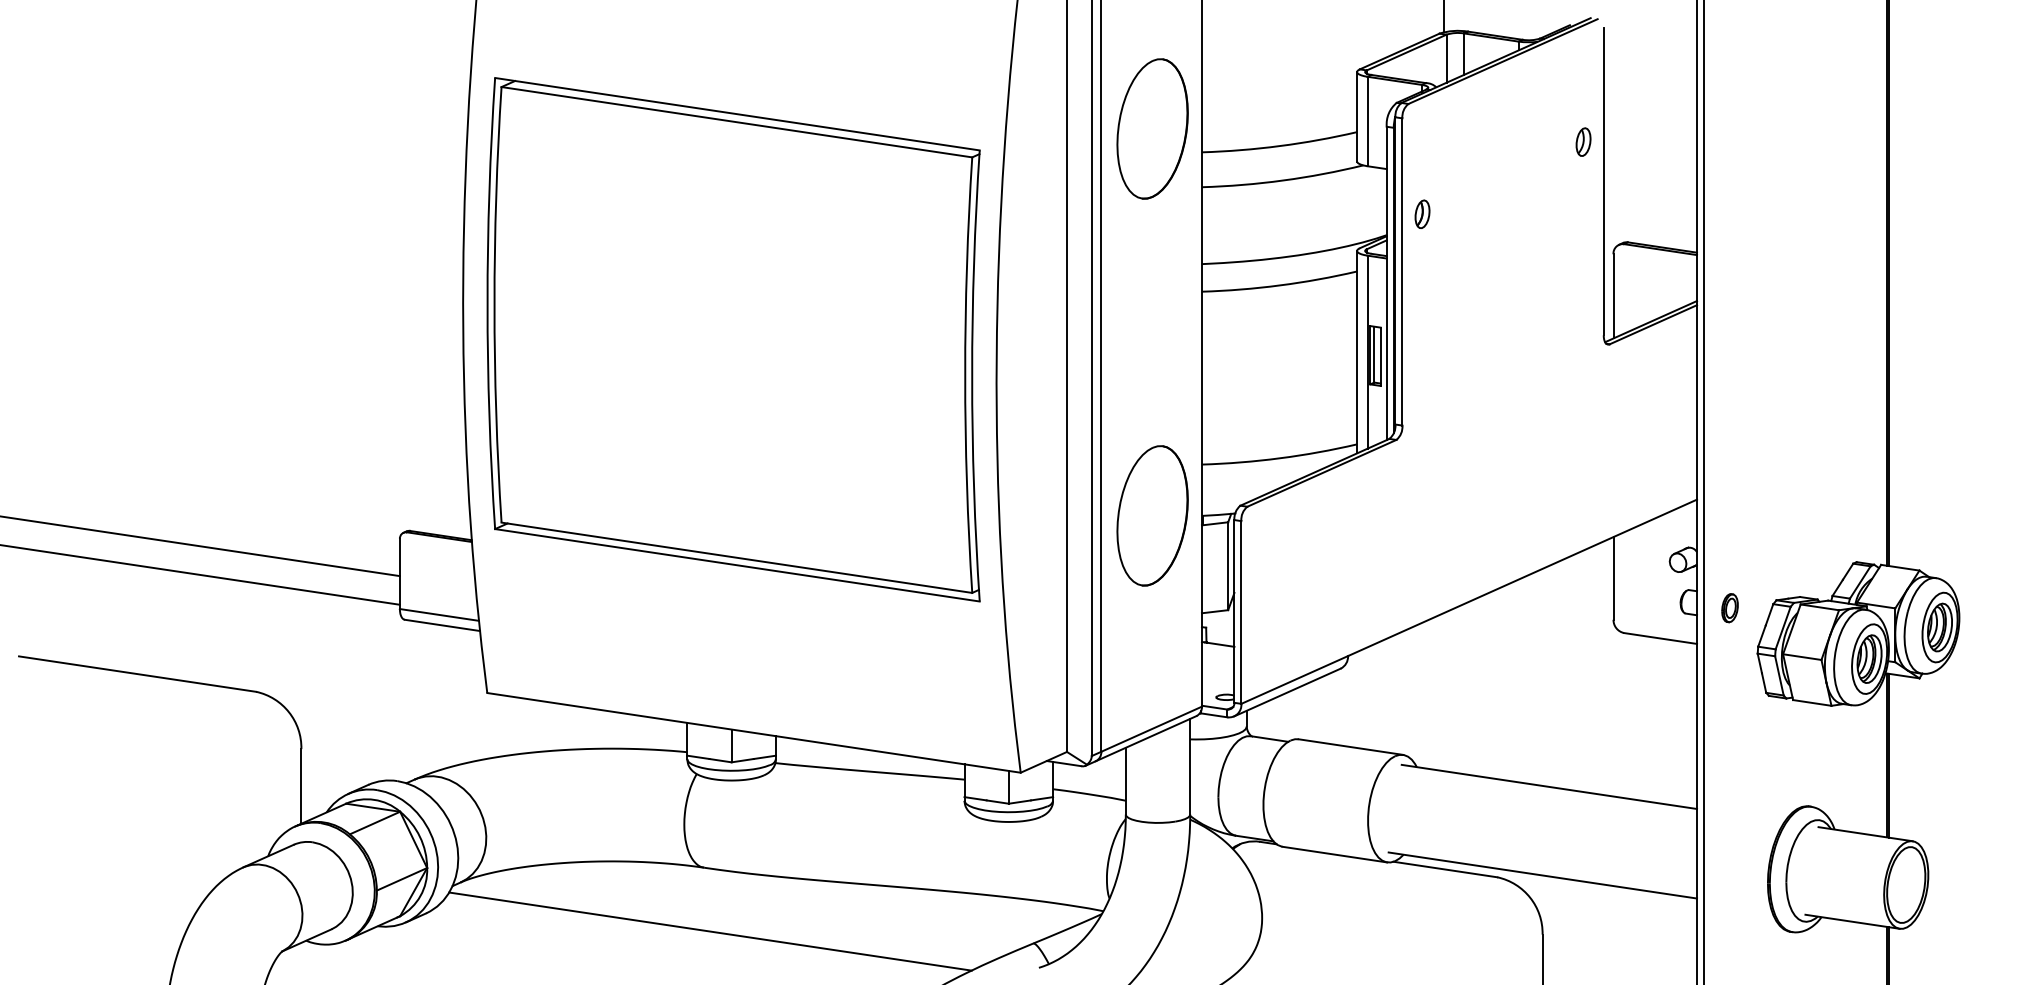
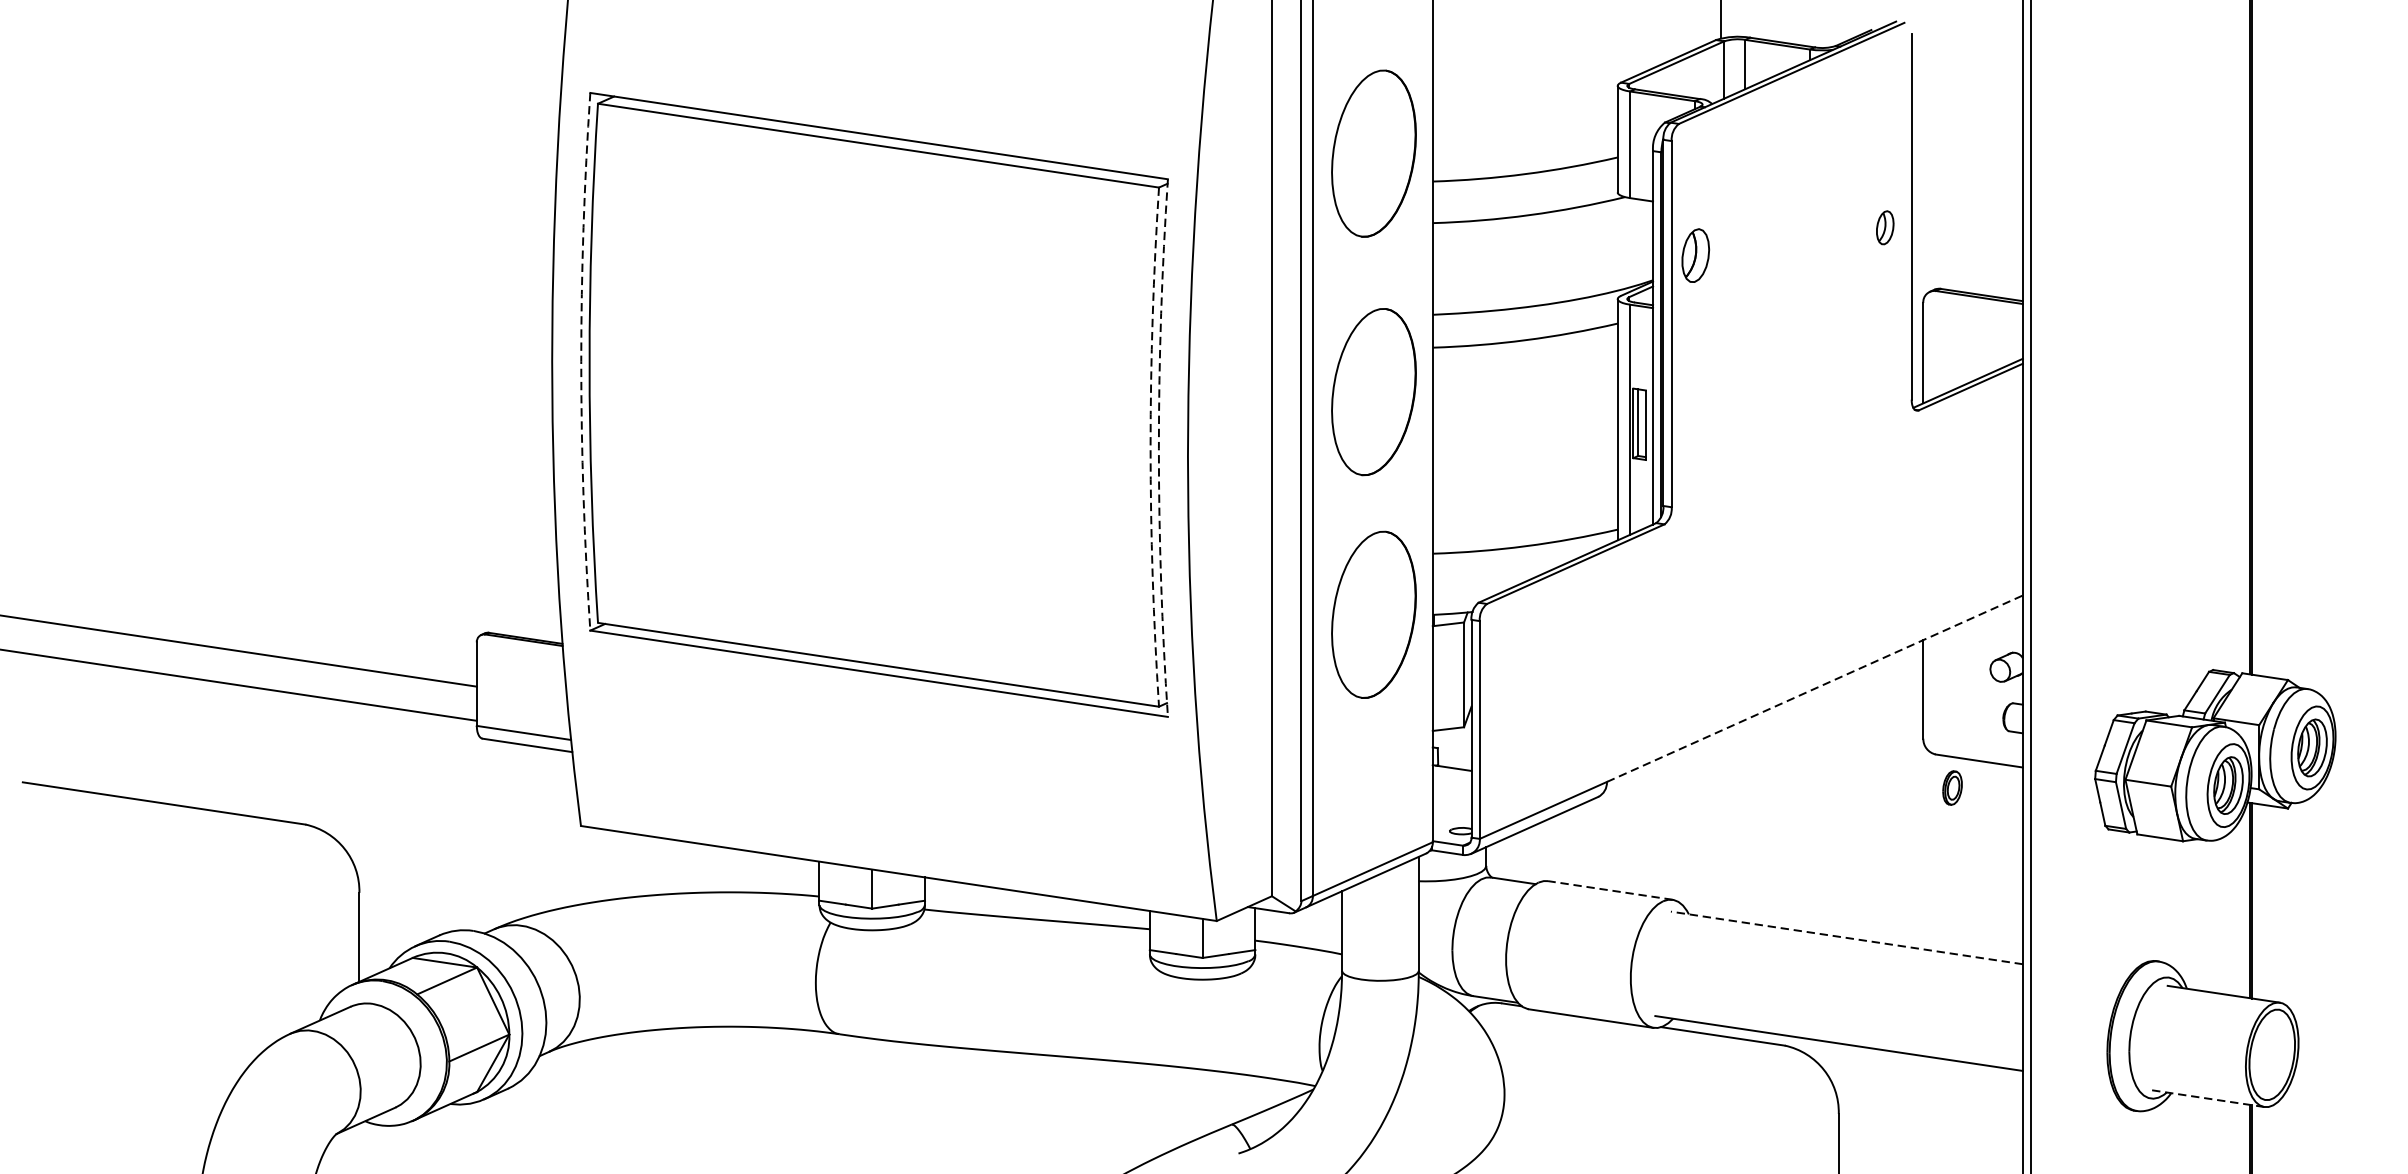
part: (1583, 141) -> (1885, 227), moved
part: (1422, 213) -> (1695, 254), size x1.6
arc: (487, 303) -> (581, 361), solid -> dashed
part: (1152, 328) -> (1373, 391), added
arc: (965, 375) -> (1150, 447), solid -> dashed
arc: (972, 375) -> (1159, 447), solid -> dashed
line: (1523, 577) -> (1816, 688), solid -> dashed
part: (1729, 608) -> (1951, 788), moved
line: (1350, 747) -> (1609, 890), solid -> dashed
line: (1548, 786) -> (1845, 937), solid -> dashed
line: (1852, 921) -> (2208, 1098), solid -> dashed
line: (710, 931) -> (847, 1110), removed

